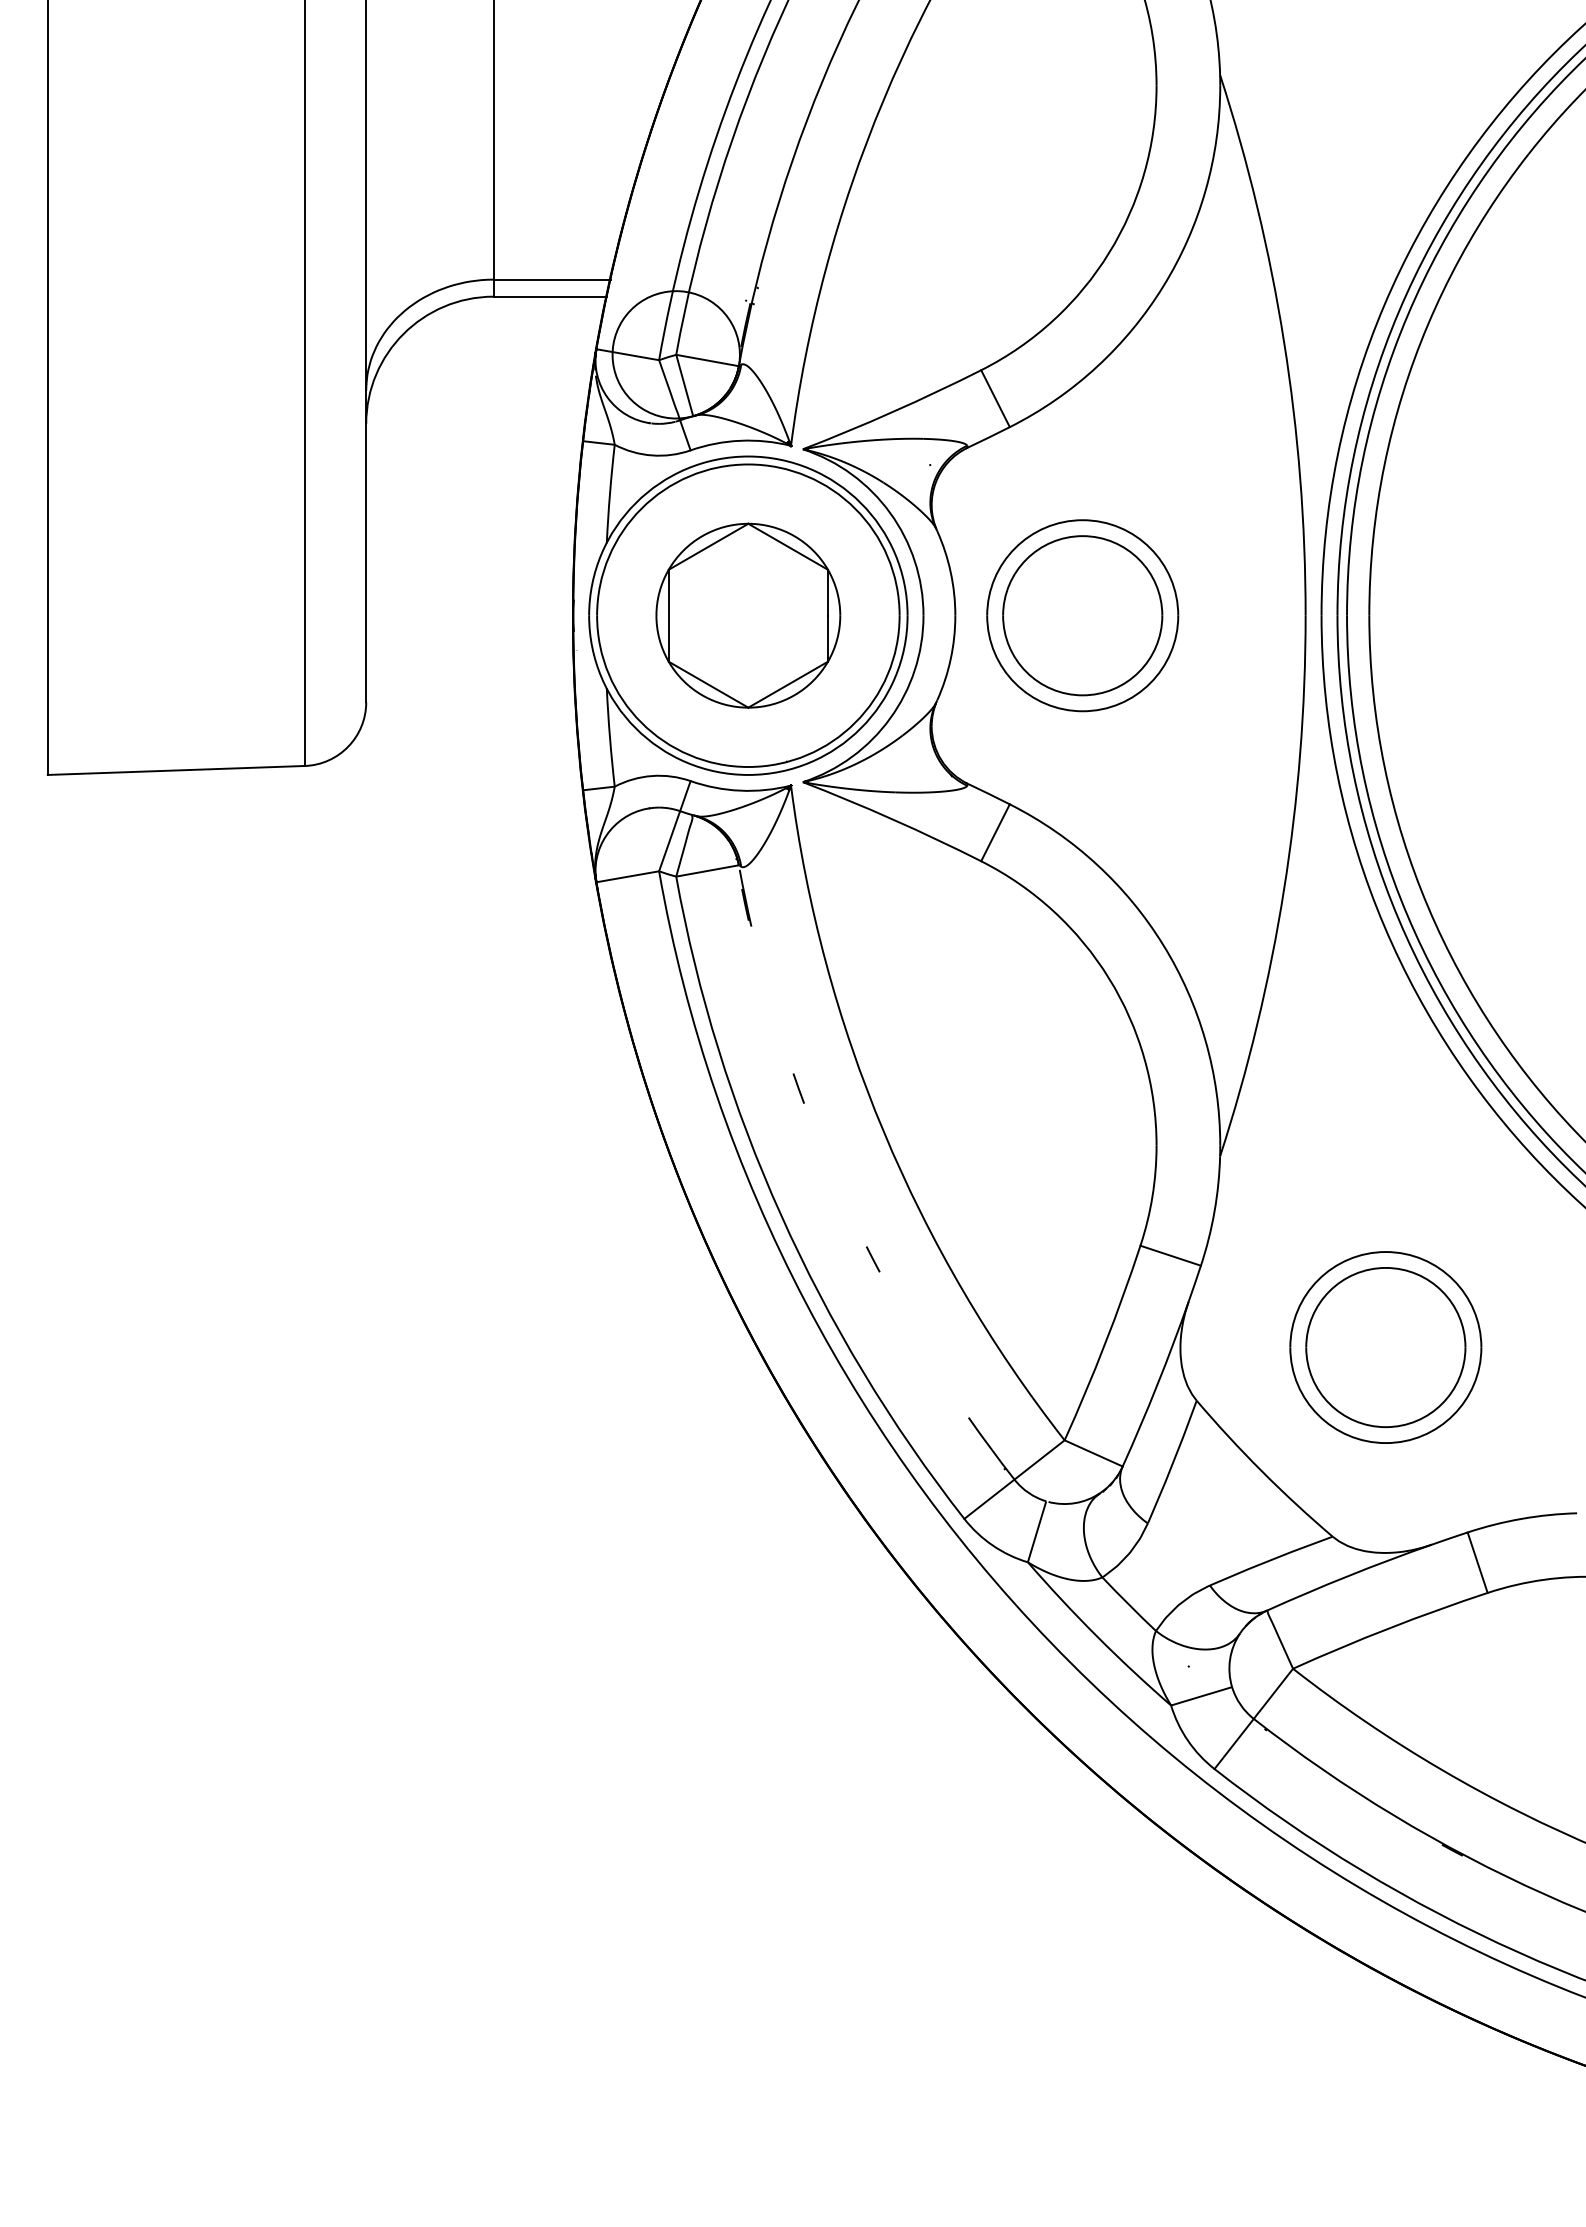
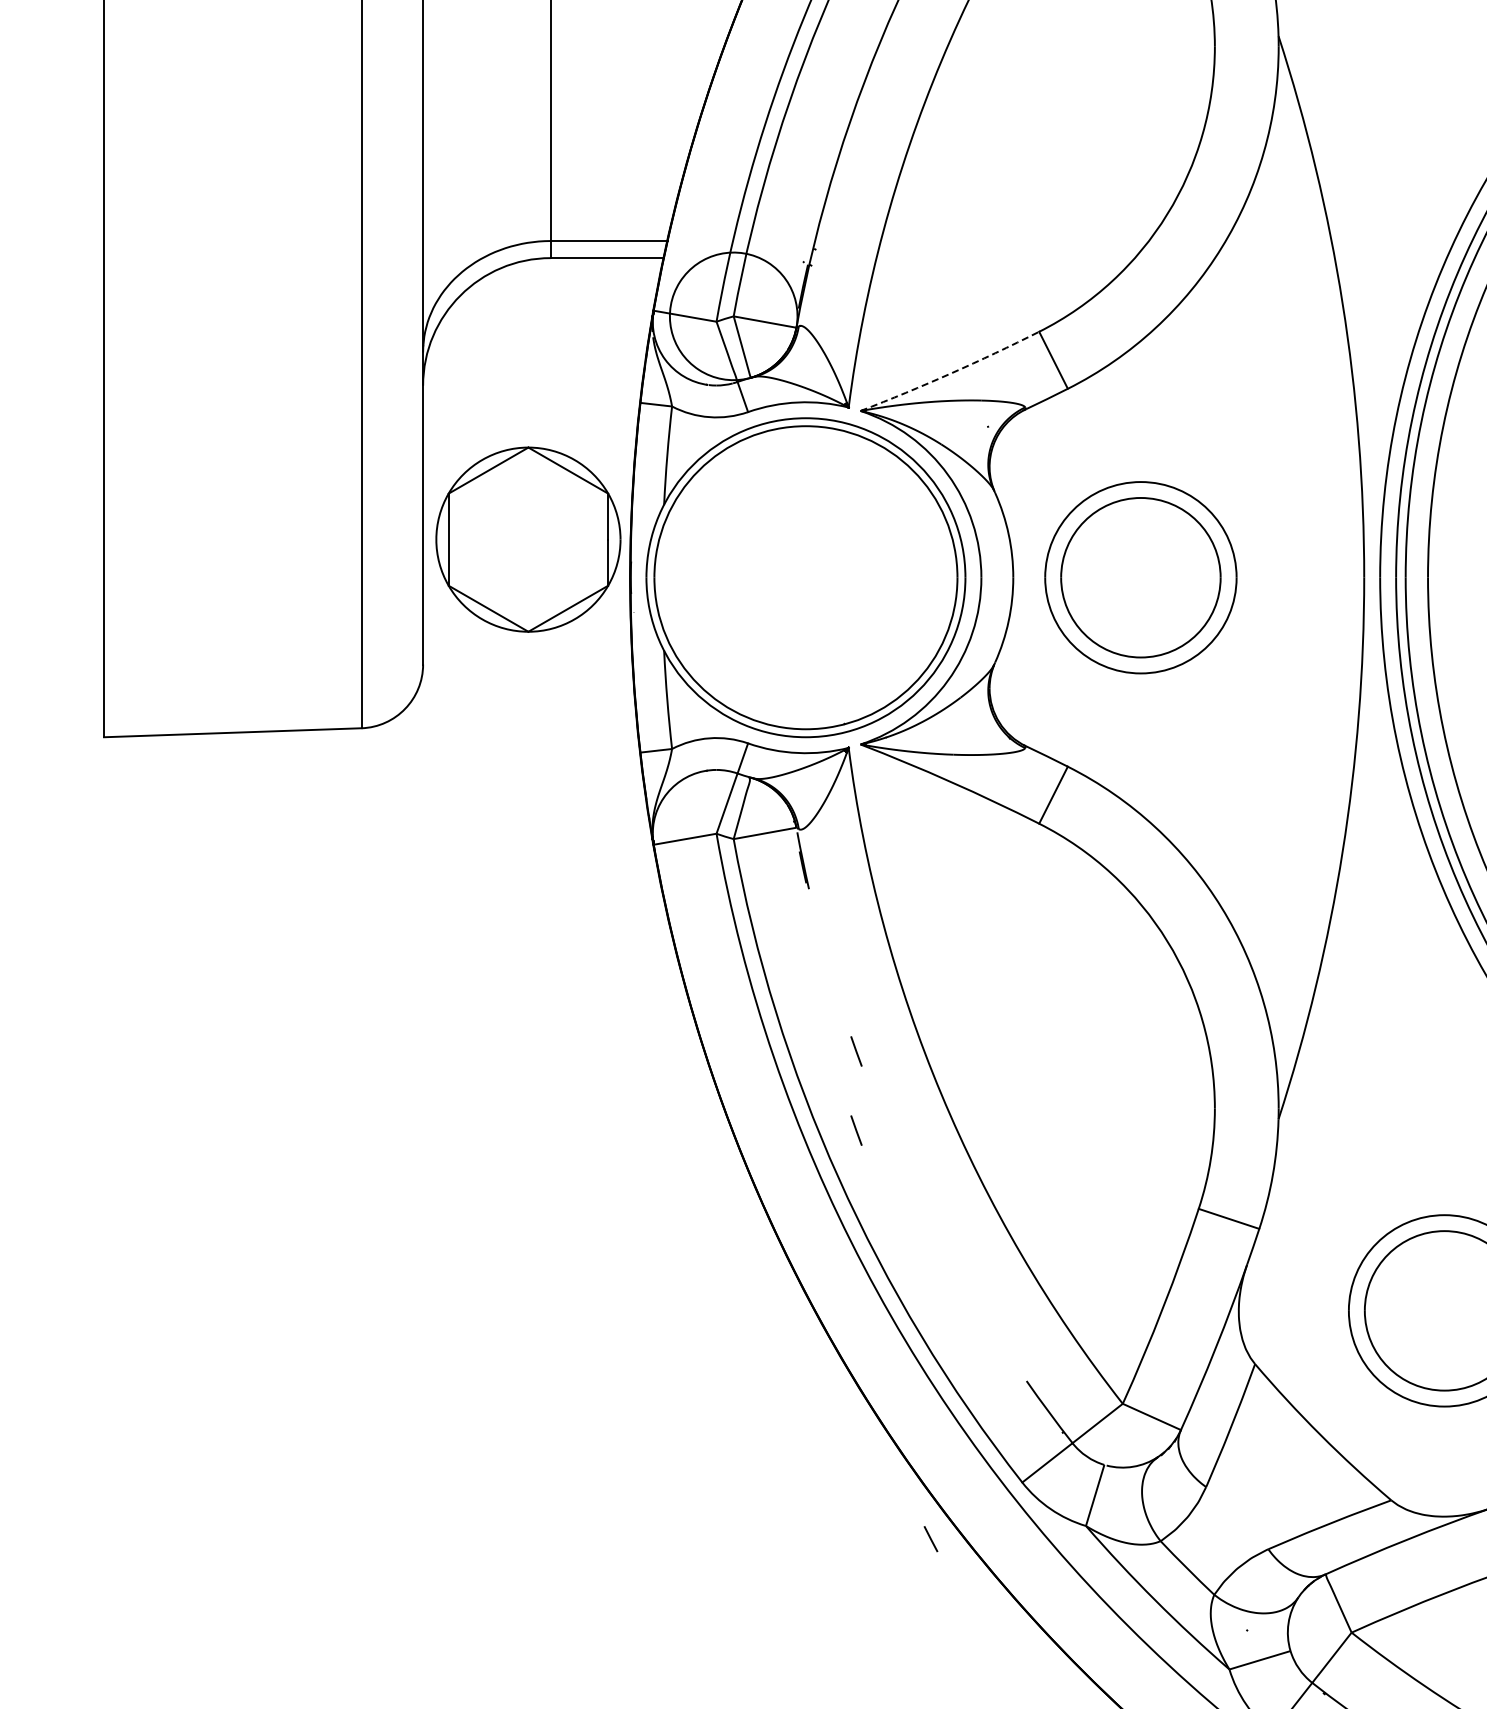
arc: (893, 411) -> (951, 373), solid -> dashed
part: (748, 615) -> (528, 539), moved
line: (798, 1167) -> (856, 1130), added
line: (873, 1259) -> (931, 1539), moved

